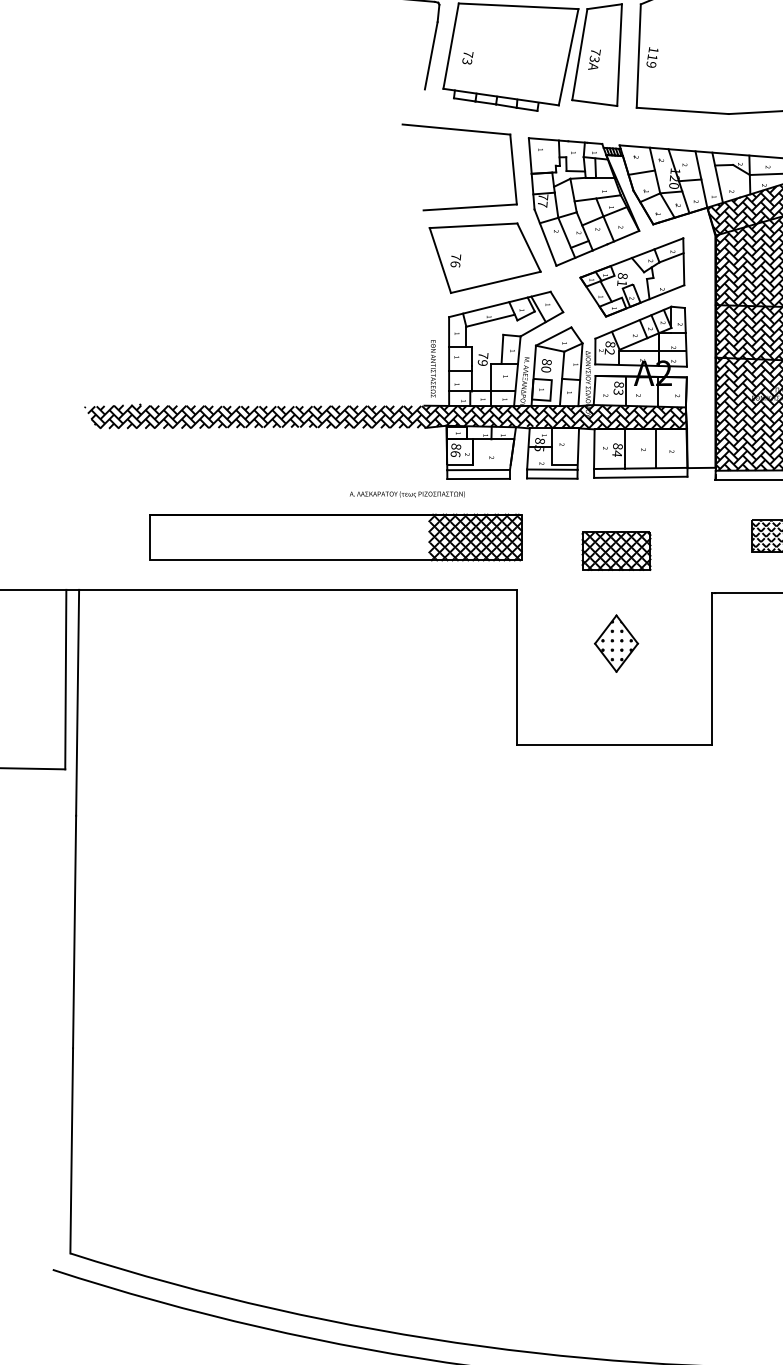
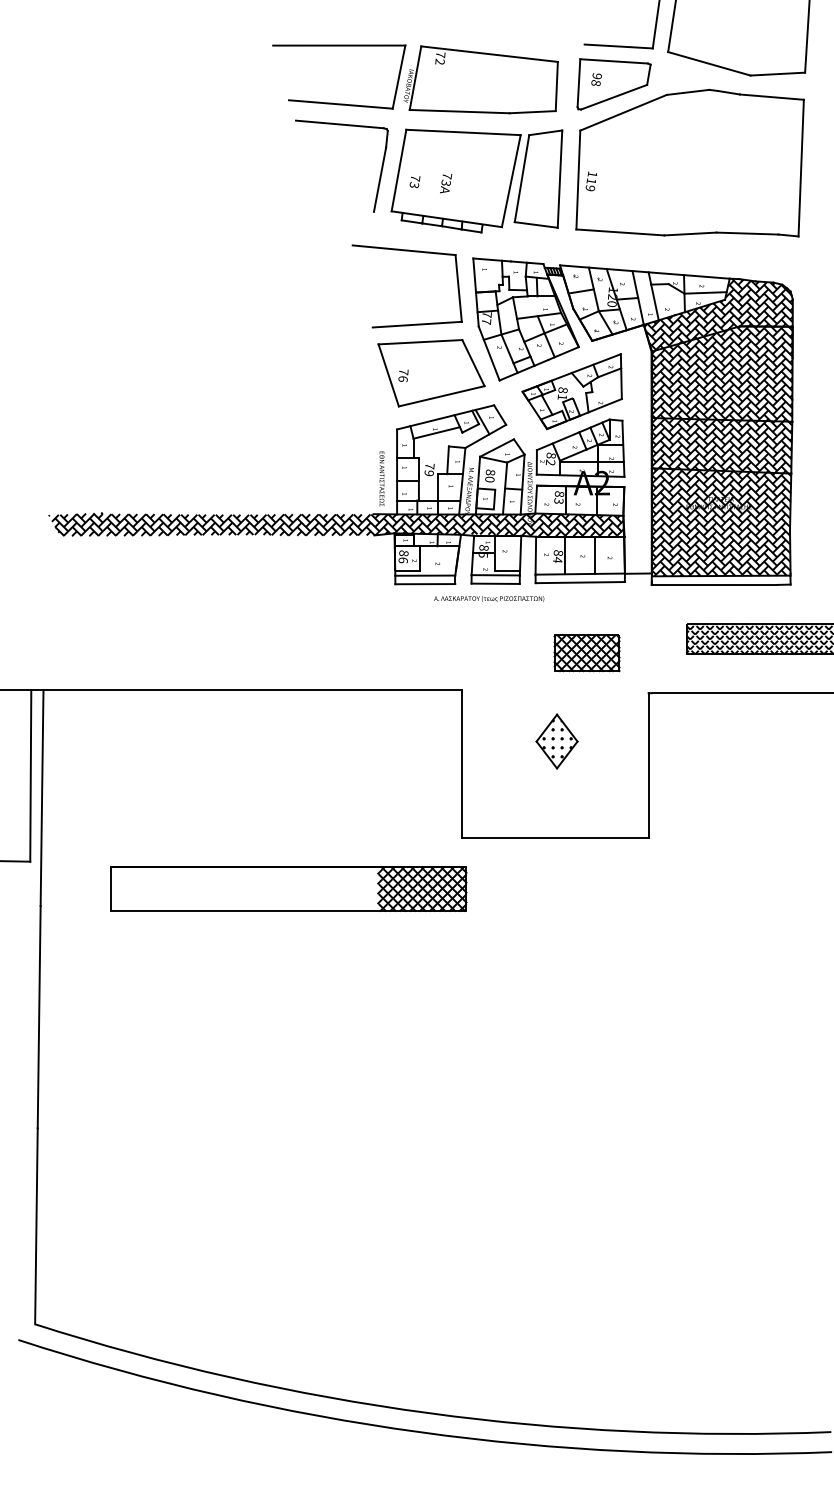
text: (594, 59) -> (446, 183), moved
text: (407, 493) -> (489, 598), moved
part: (335, 536) -> (288, 888), moved
part: (615, 551) -> (586, 653), moved

